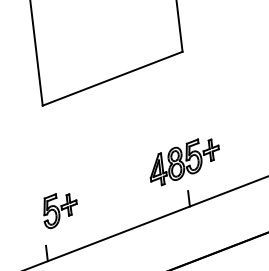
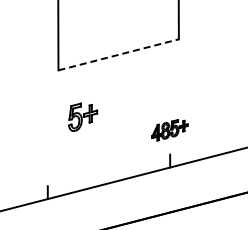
line: (113, 78) -> (119, 54), solid -> dashed
part: (183, 162) -> (169, 130), size x0.6
part: (60, 209) -> (83, 116), moved

